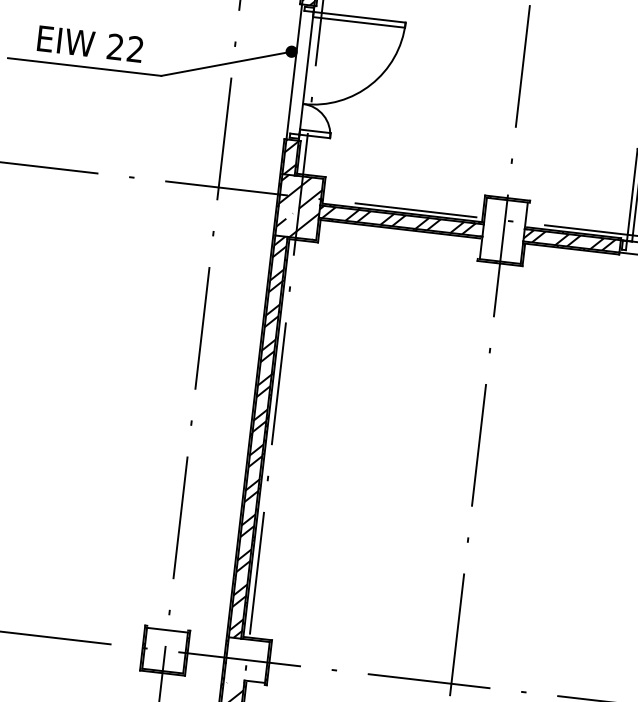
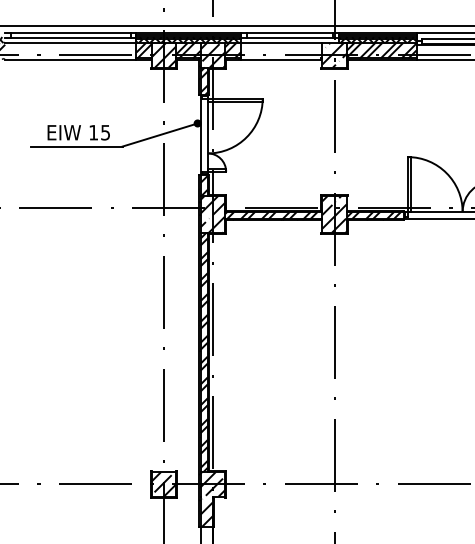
text: (125, 47) -> (99, 132), 22 -> 15
hatch: (503, 230) -> (334, 214), added
hatch: (164, 650) -> (163, 484), added
hatch: (246, 660) -> (212, 484), added

